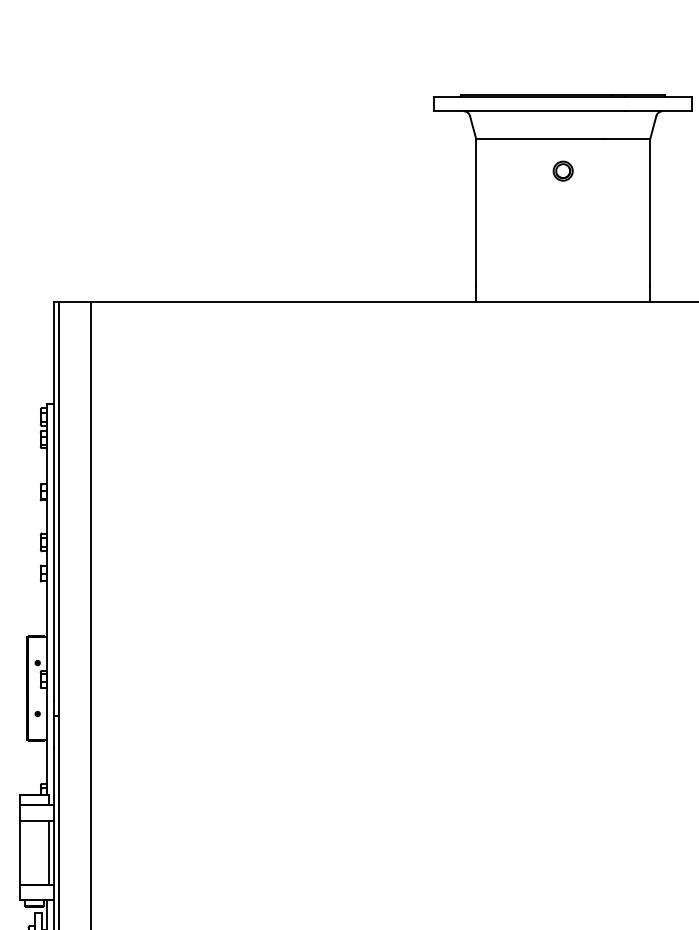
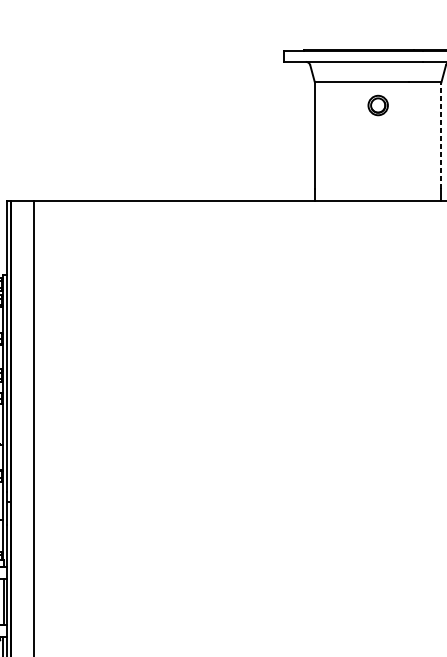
part: (562, 170) -> (377, 105), size x1.4
line: (650, 212) -> (441, 135), solid -> dashed

